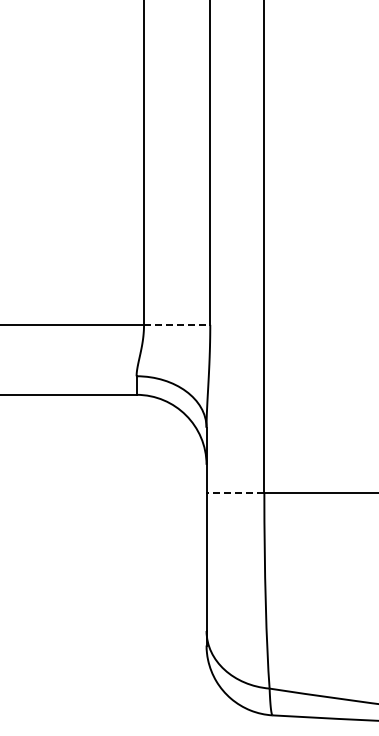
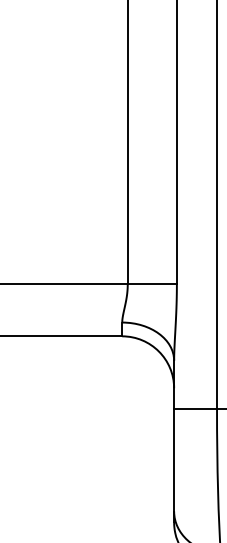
line: (177, 324) -> (152, 284), dashed -> solid
line: (235, 492) -> (195, 408), dashed -> solid

